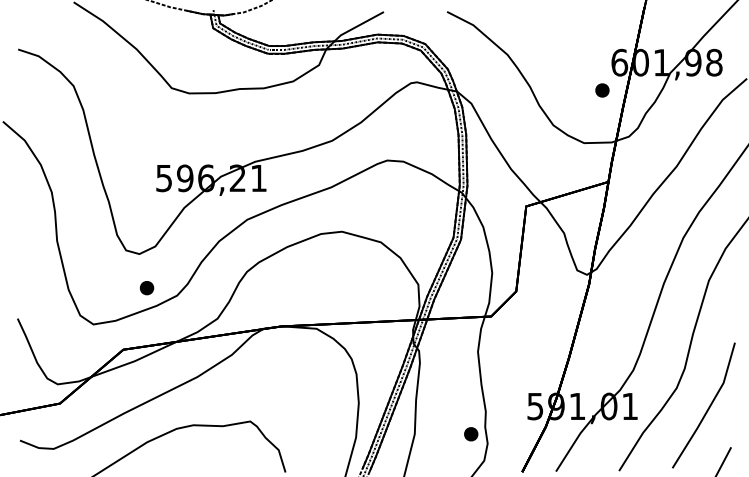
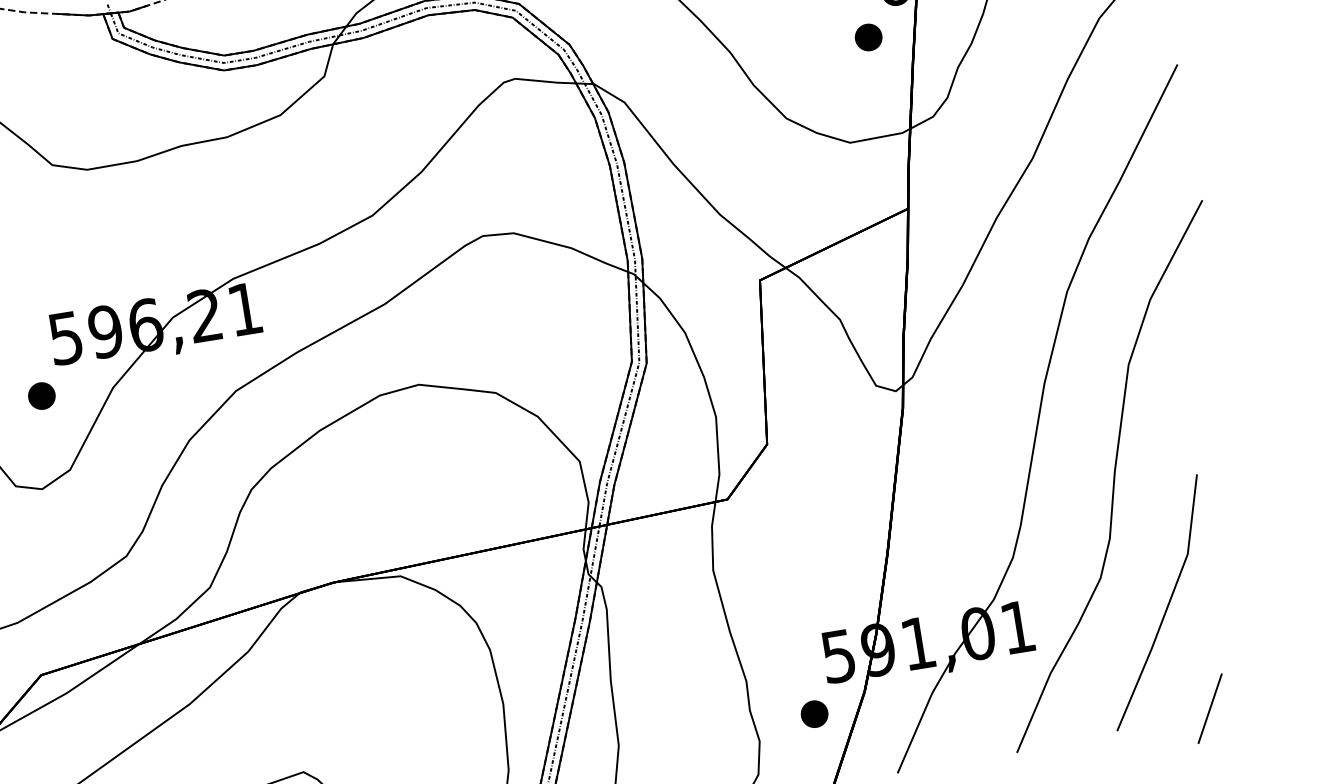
part: (147, 288) -> (42, 396), moved
part: (471, 434) -> (815, 714), moved

